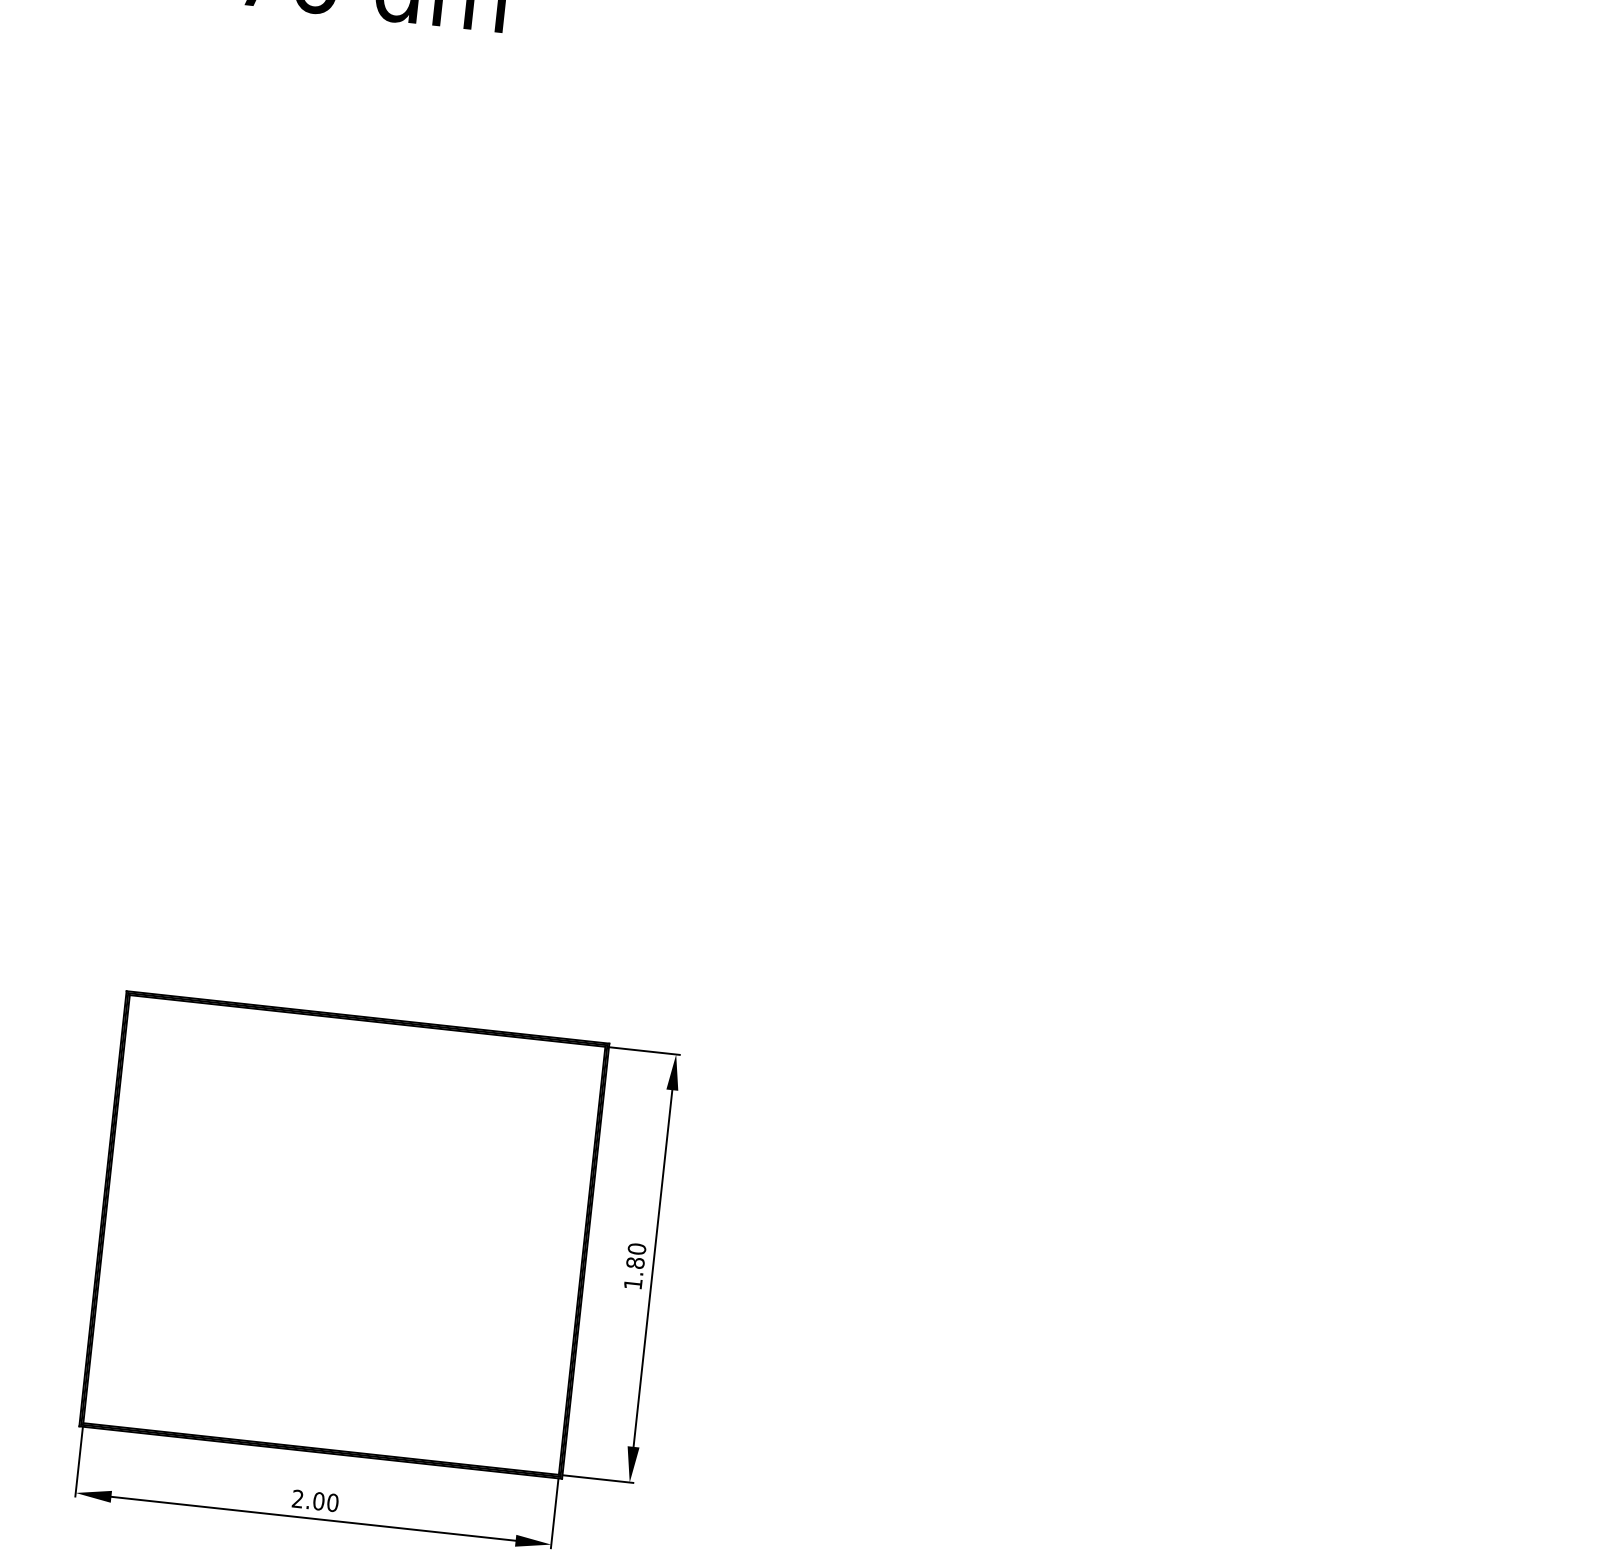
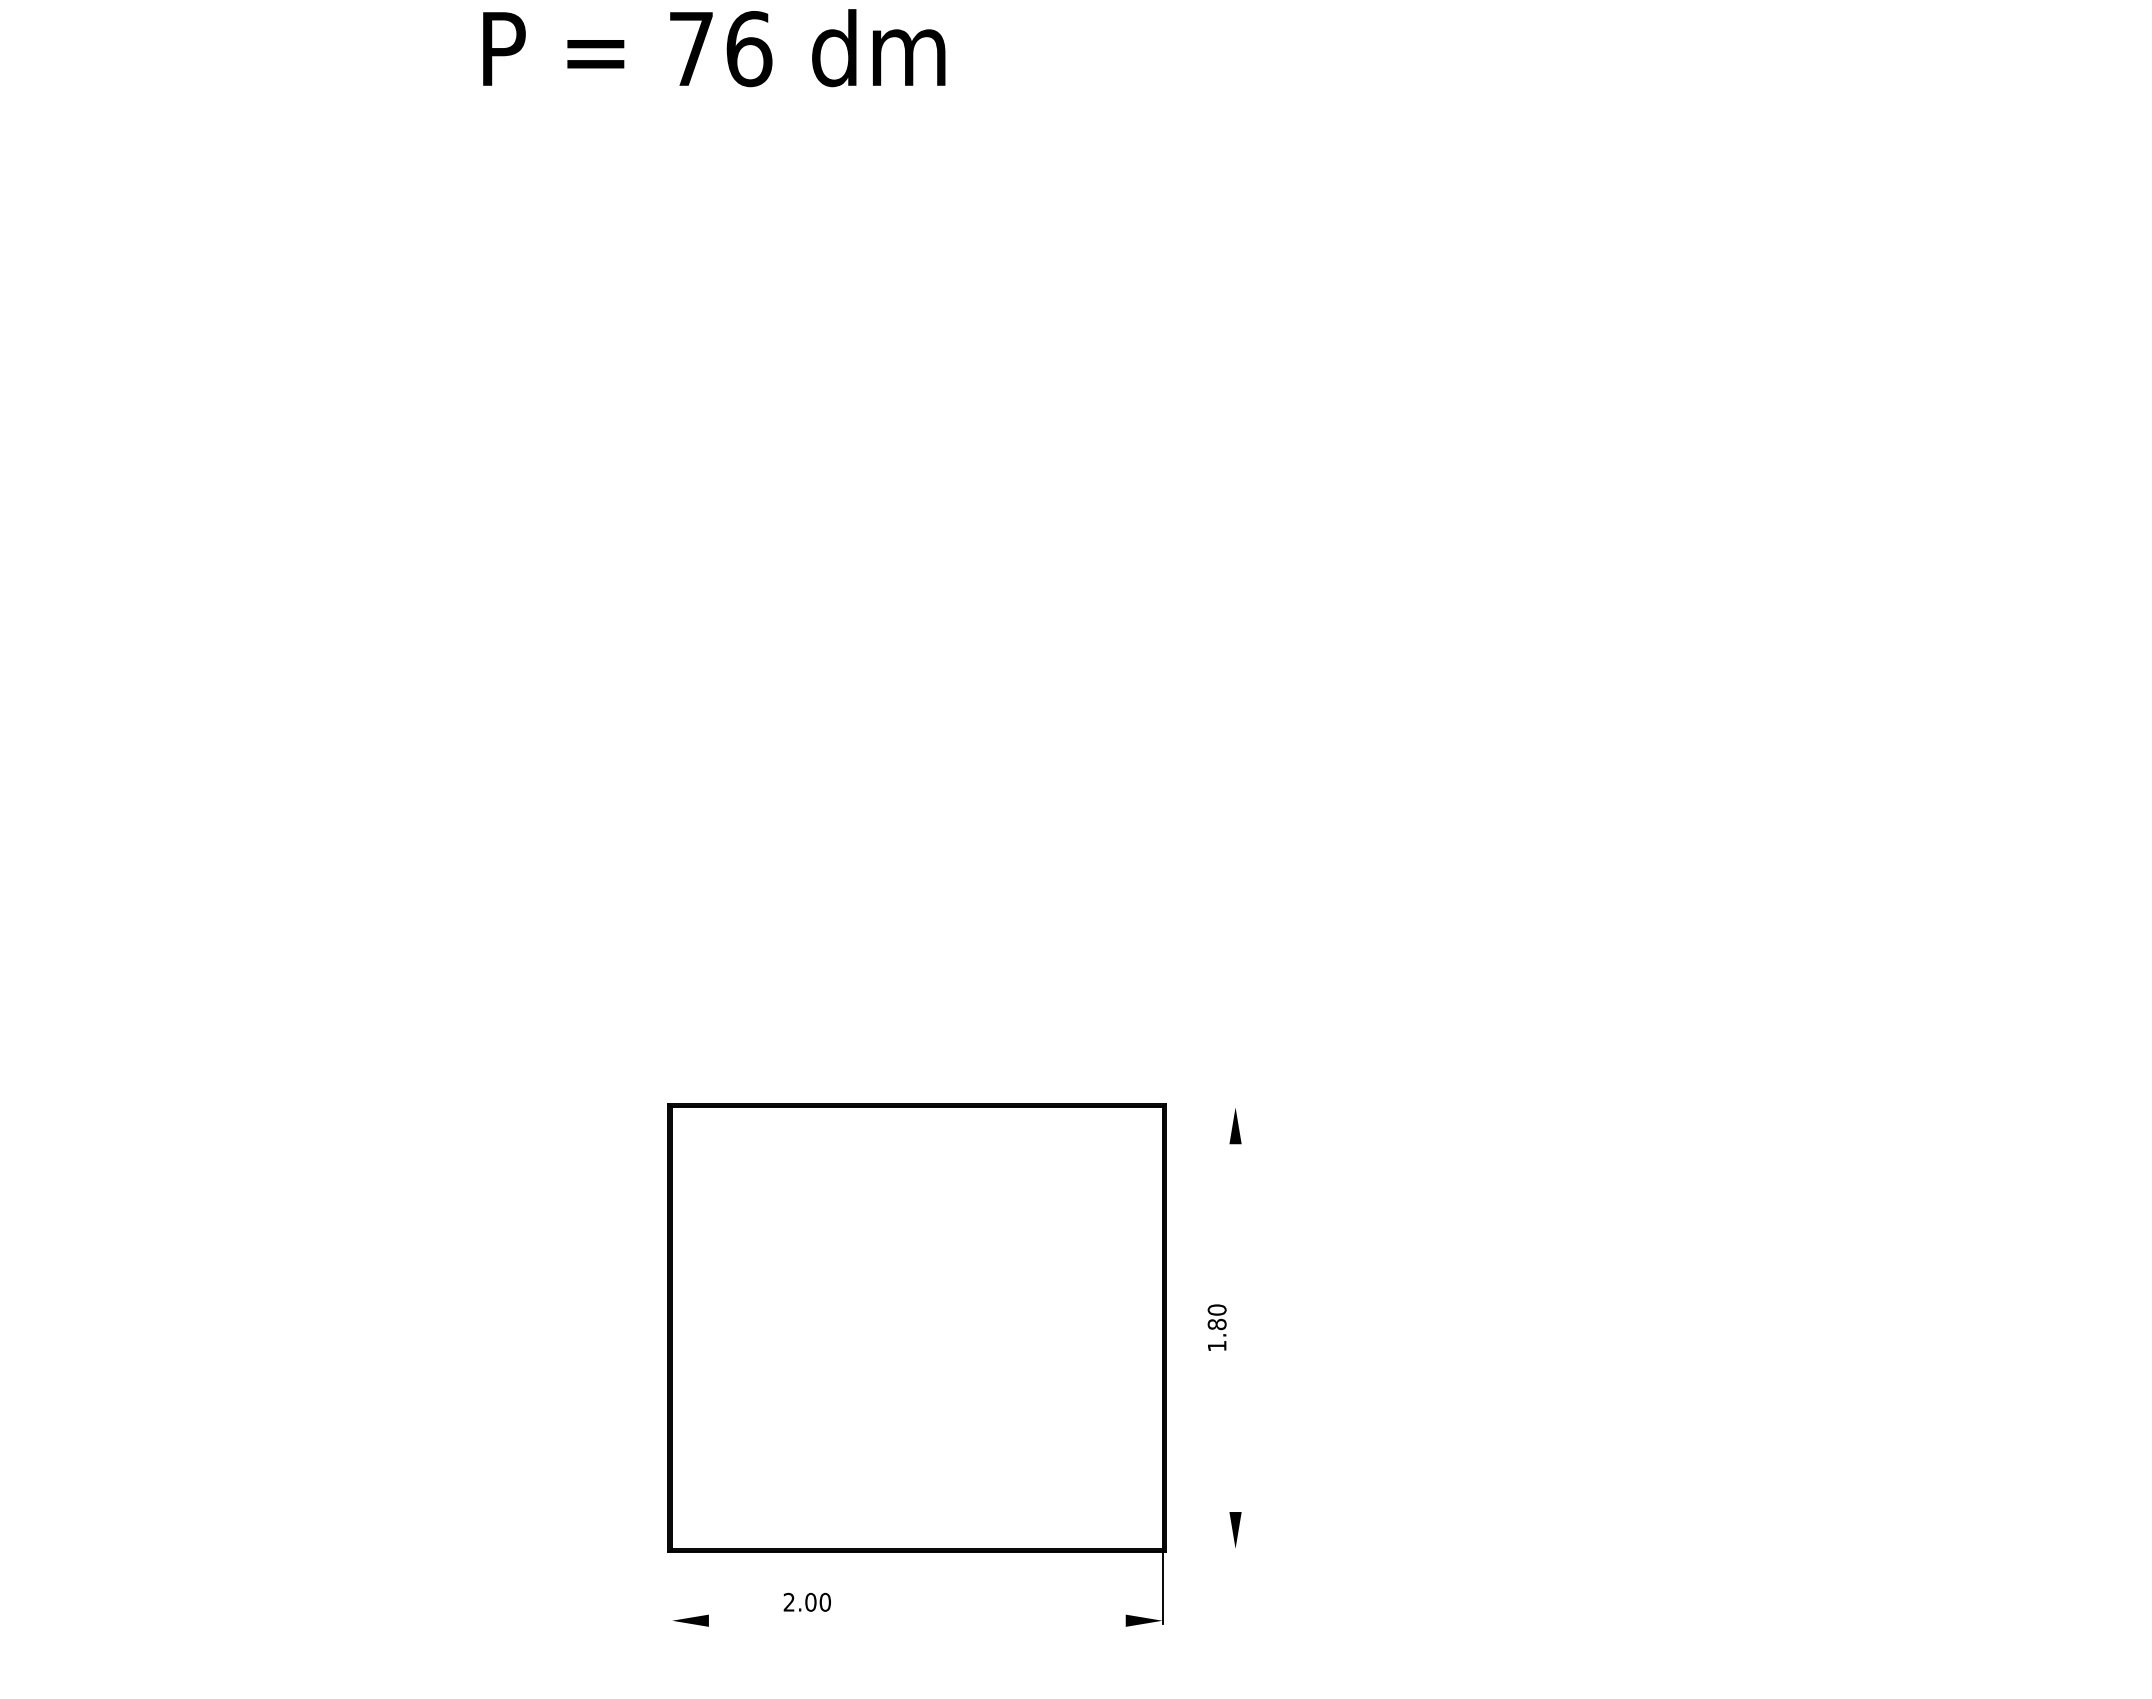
line: (644, 1051) -> (1202, 1107), removed
line: (652, 1268) -> (1235, 1328), removed
line: (79, 1461) -> (672, 1588), removed
line: (597, 1478) -> (1202, 1548), removed
text: (314, 1500) -> (806, 1601), moved
line: (312, 1518) -> (916, 1620), removed

